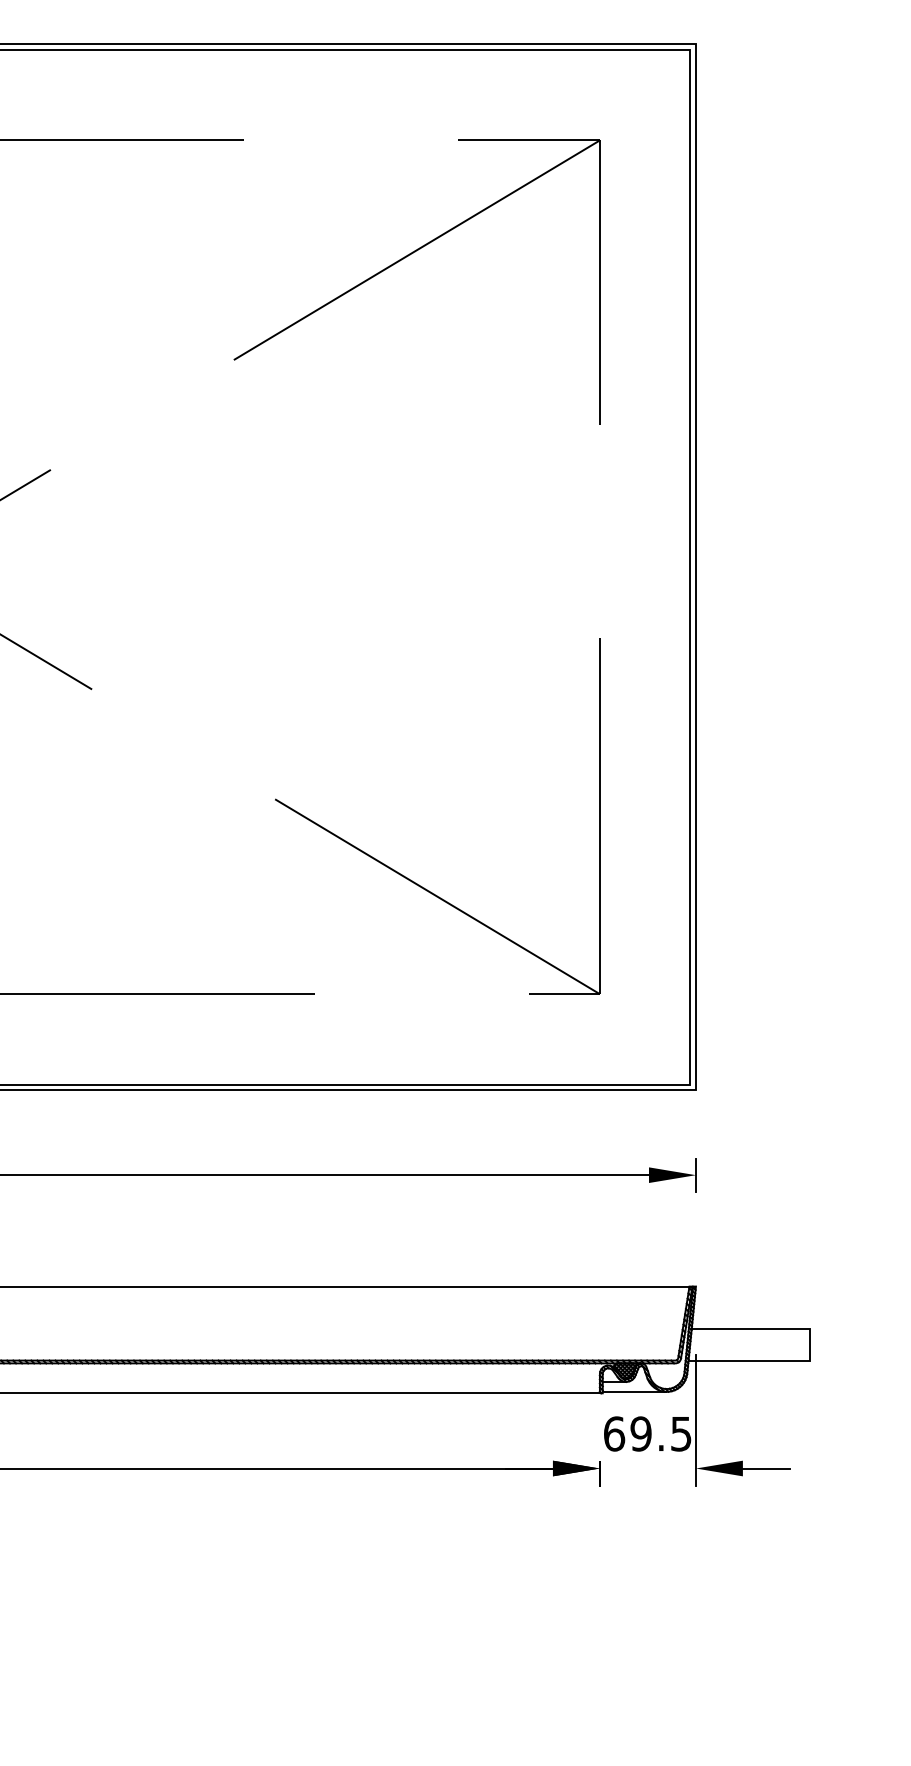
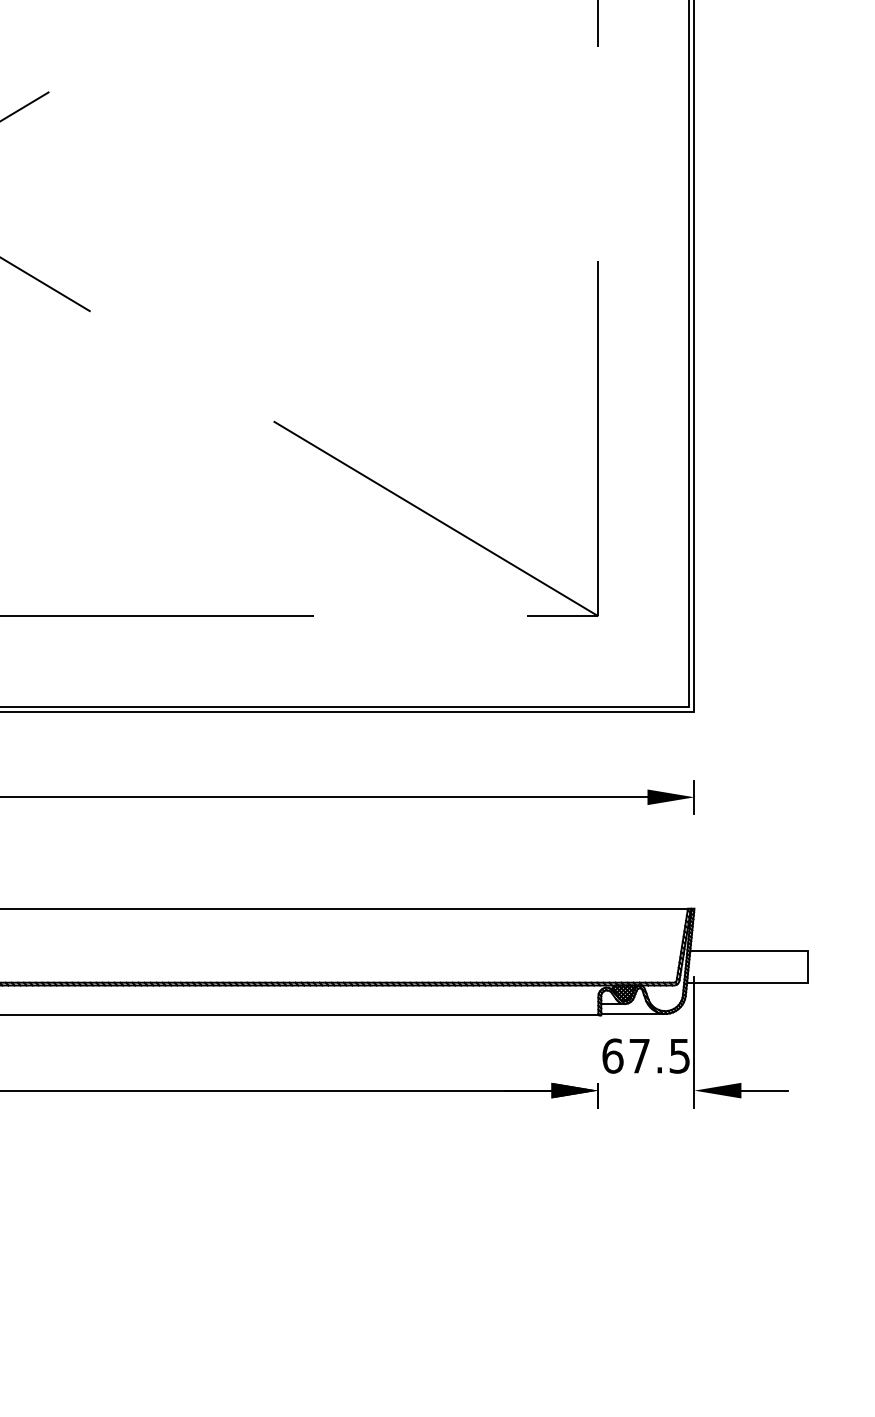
text: (640, 1433) -> (639, 1055), 69.5 -> 67.5

